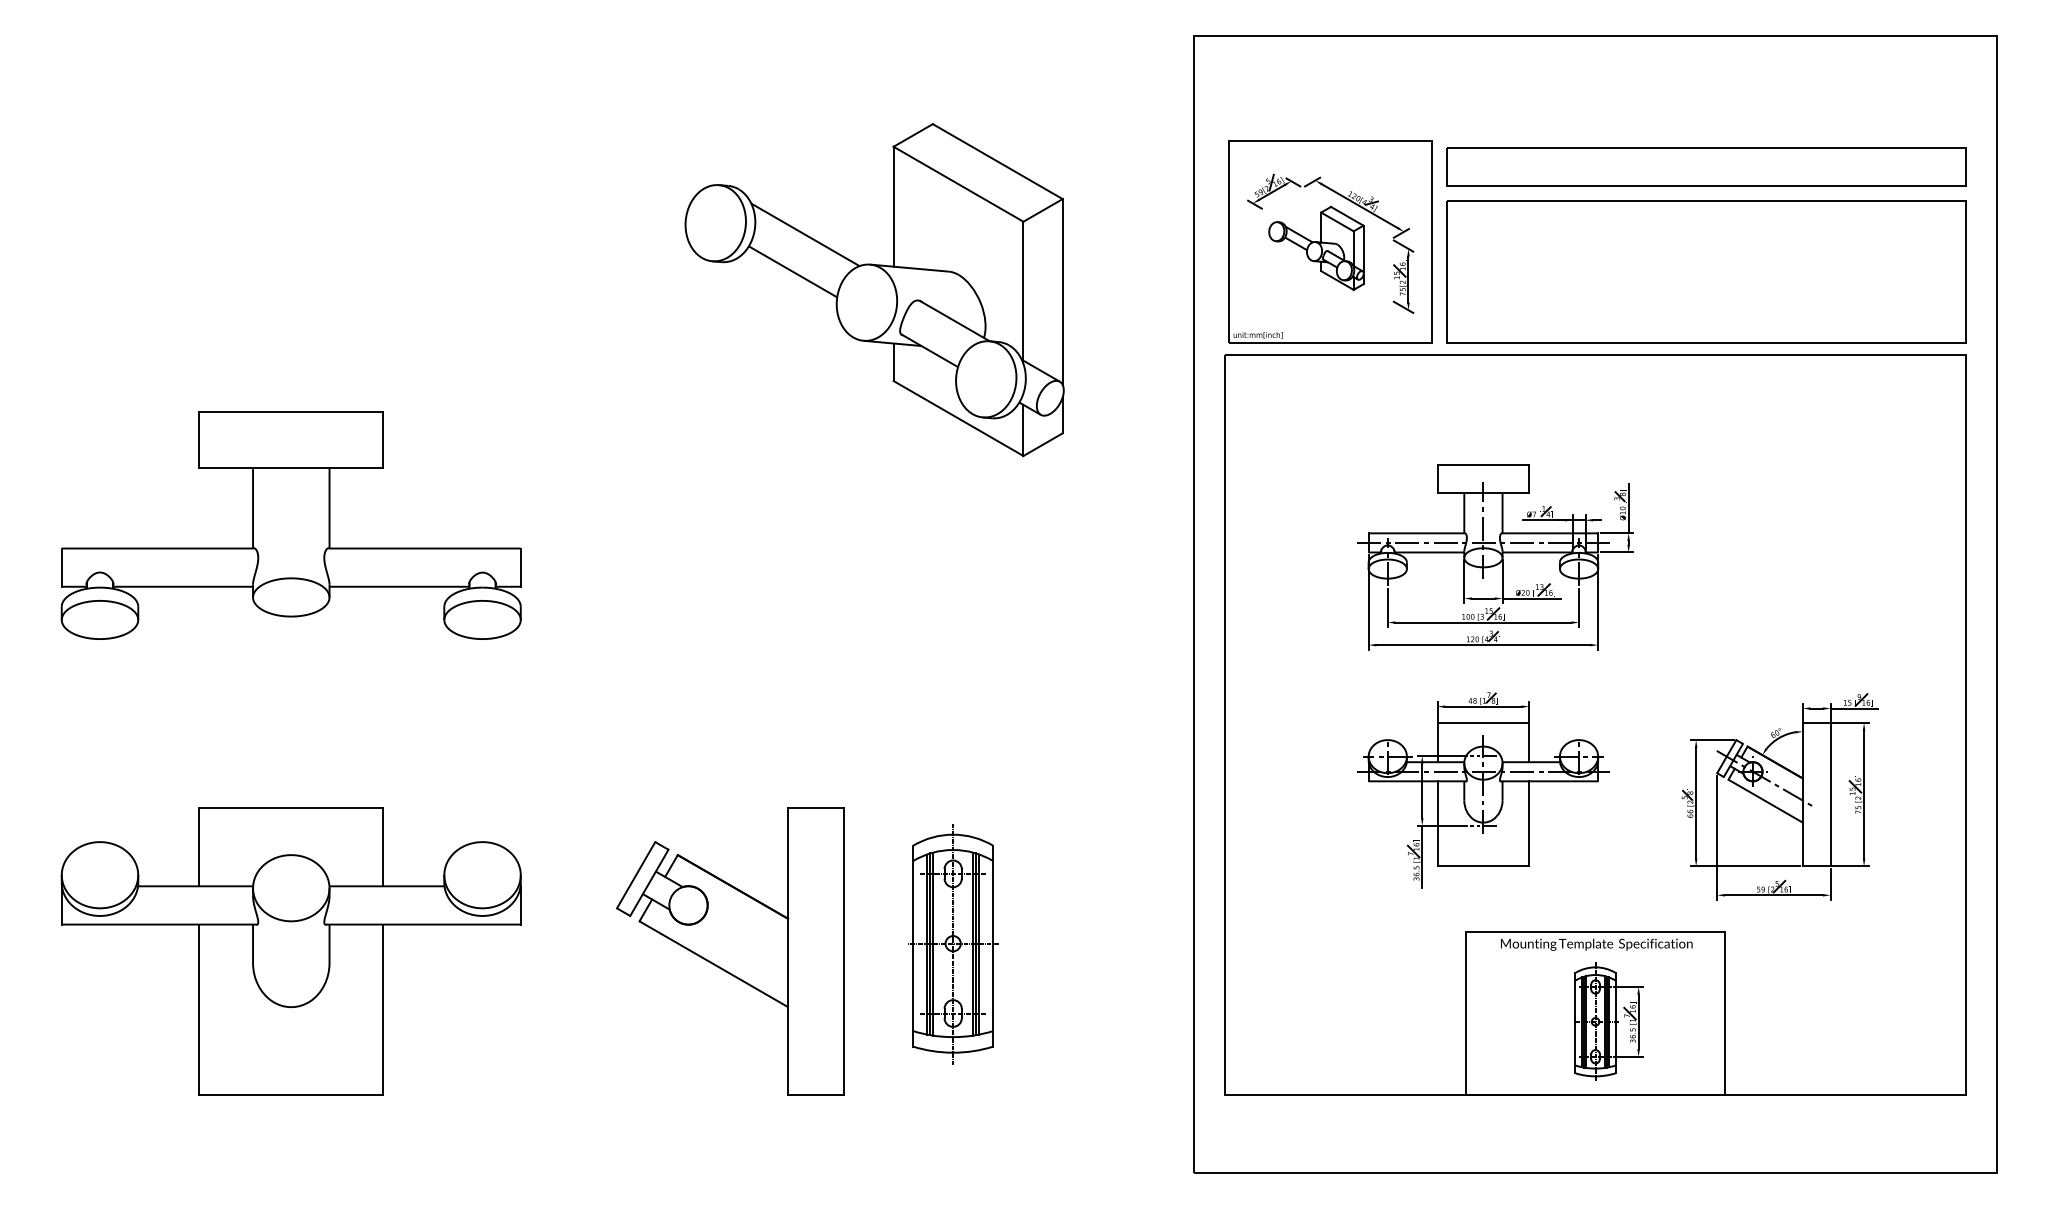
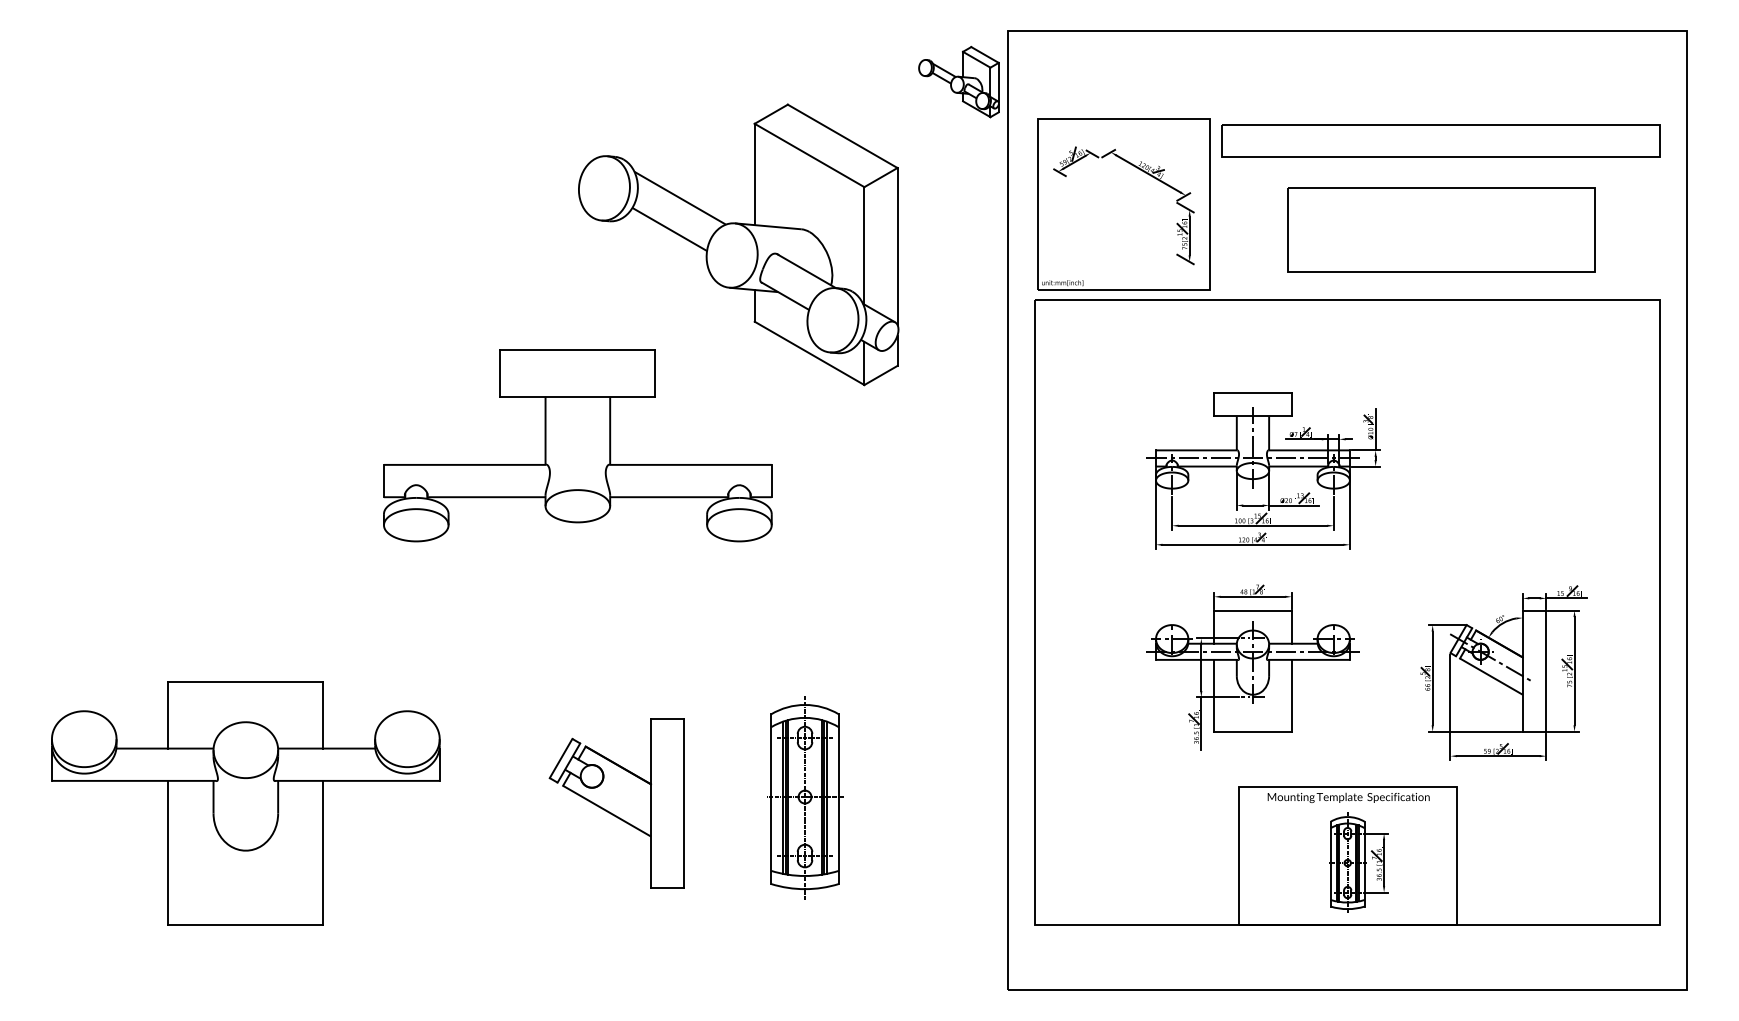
part: (1316, 247) -> (959, 81), moved
part: (1706, 271) -> (1441, 229), size x0.7
part: (290, 525) -> (577, 445), moved
part: (730, 951) -> (616, 803), size x0.7

